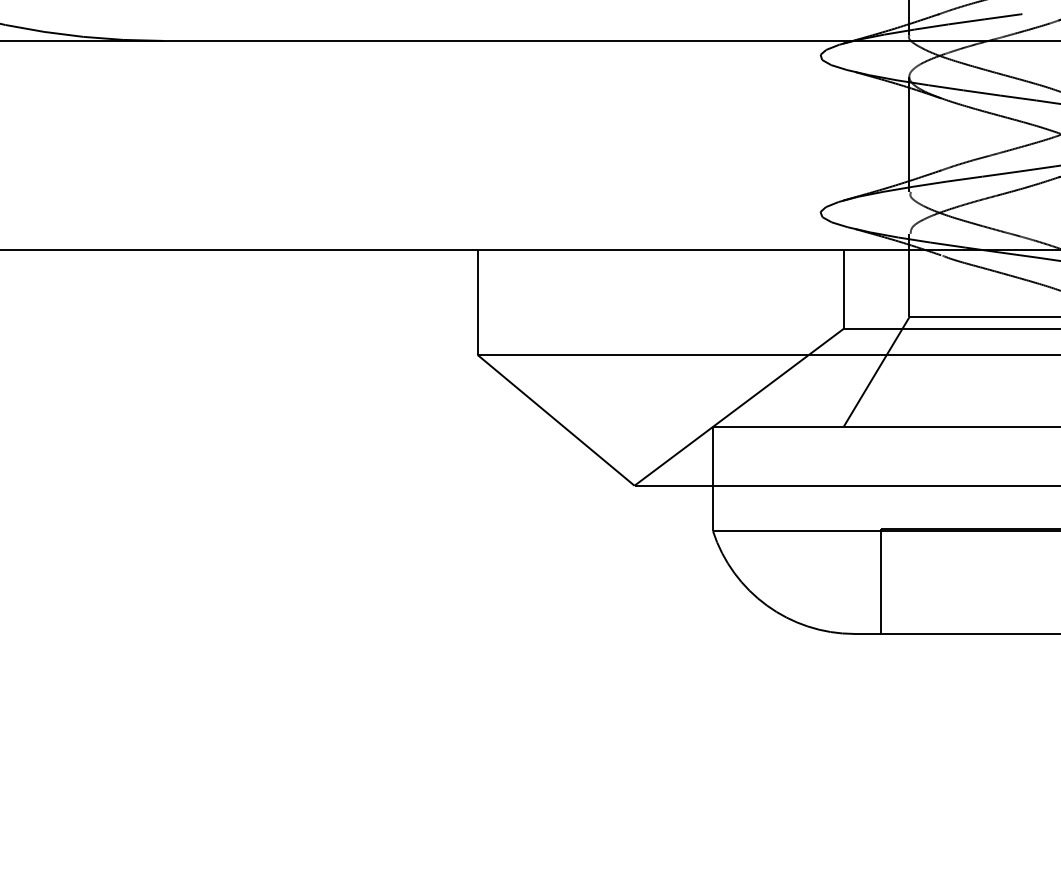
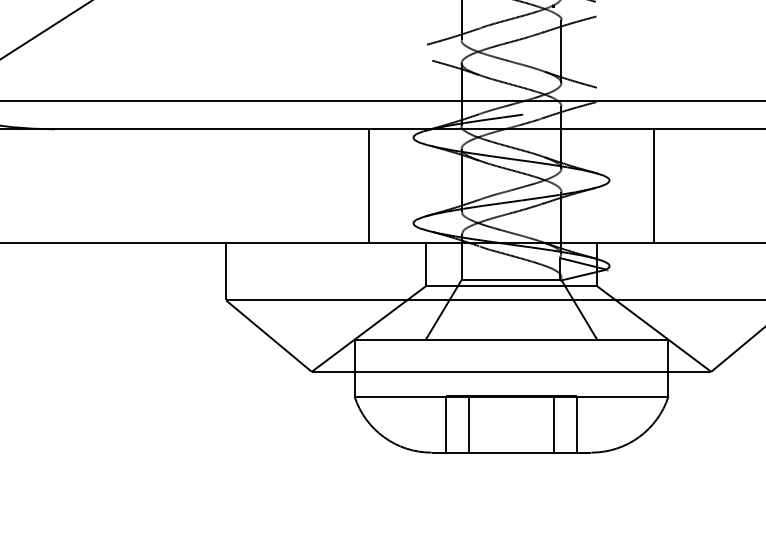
line: (738, 145) -> (368, 186), added
line: (921, 580) -> (468, 423), added

